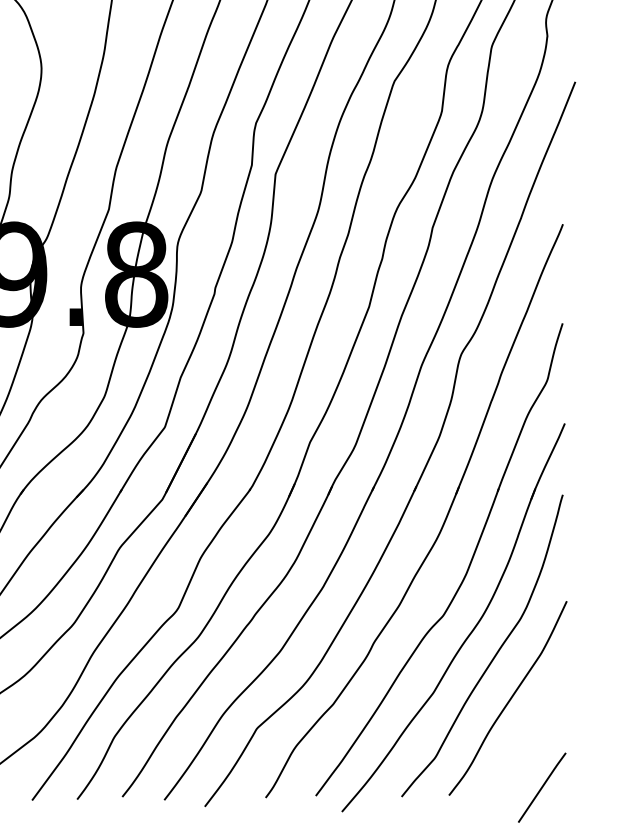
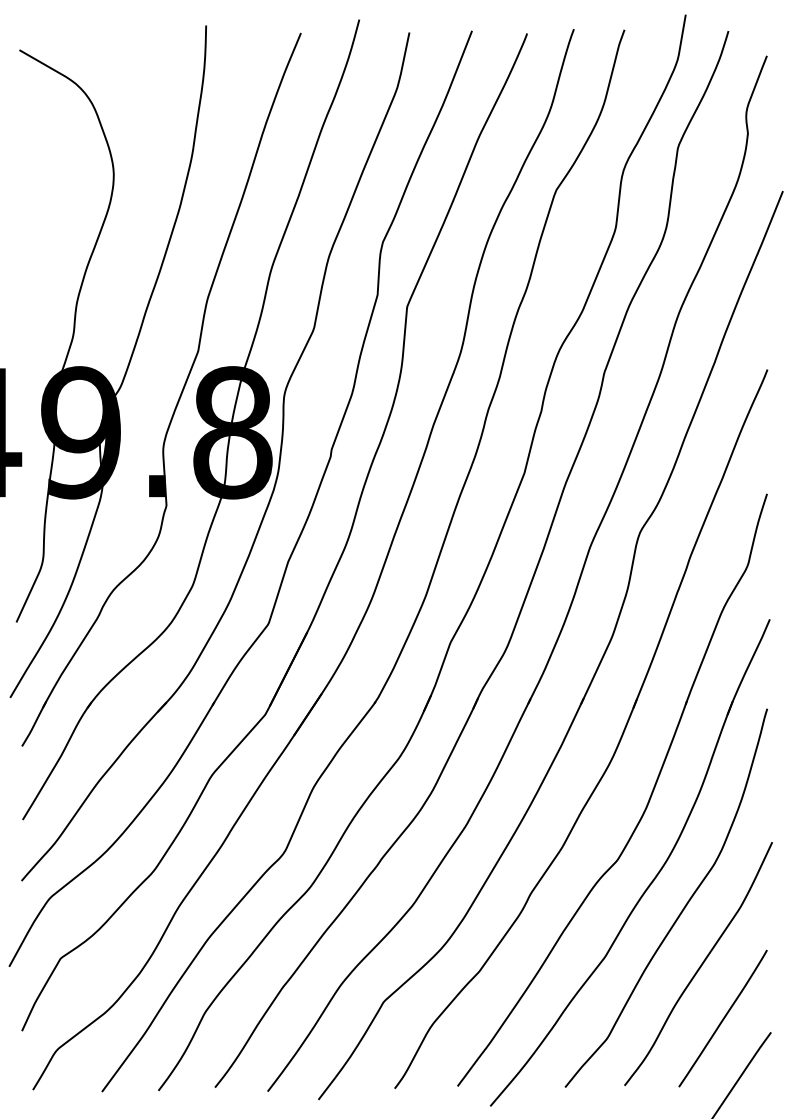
curve: (527, 741) -> (722, 1018), added

